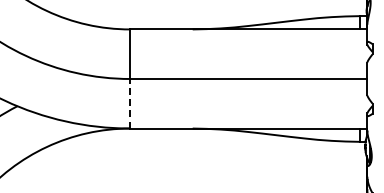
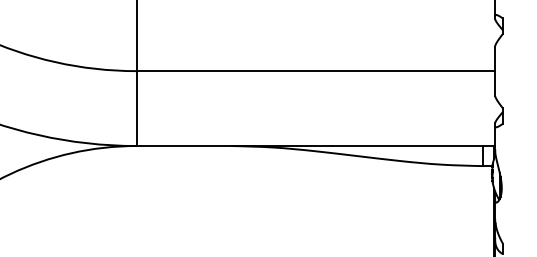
line: (130, 103) -> (137, 108), dashed -> solid

